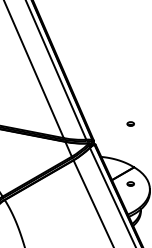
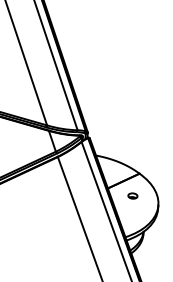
part: (130, 123) -> (139, 113), removed

